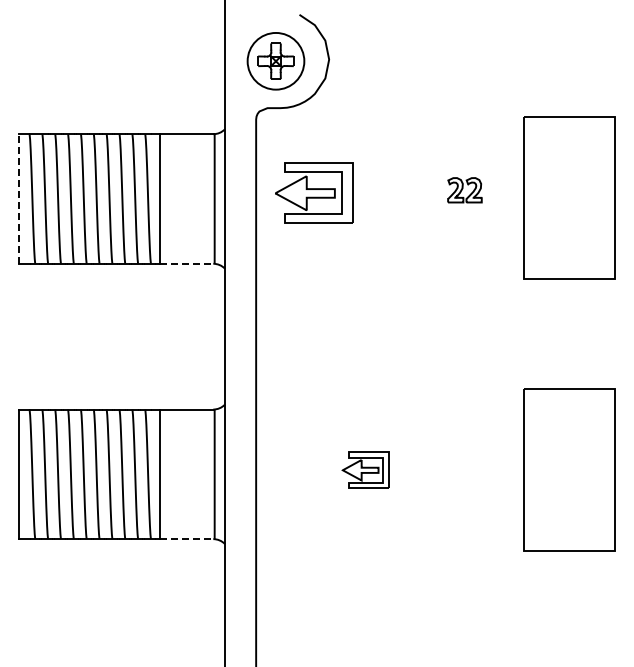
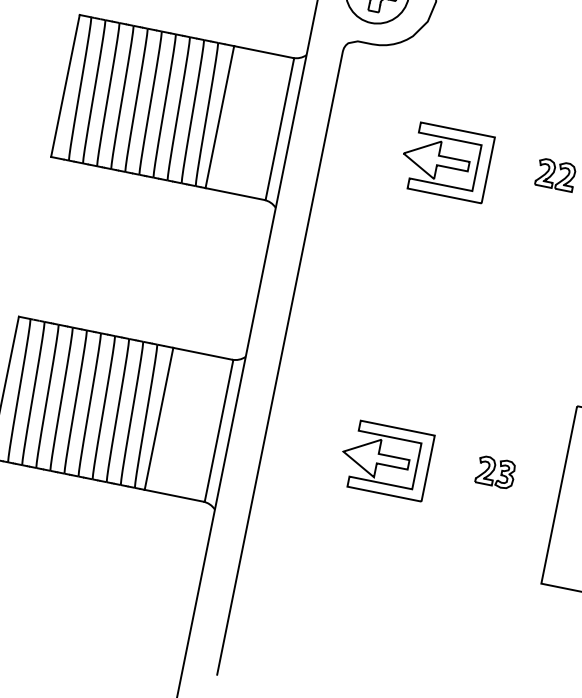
part: (314, 192) -> (446, 161), moved
line: (18, 198) -> (65, 85), dashed -> solid
line: (187, 263) -> (235, 193), dashed -> solid
part: (464, 461) -> (495, 472), added
part: (365, 469) -> (385, 458), size x1.67
line: (187, 539) -> (174, 496), dashed -> solid

